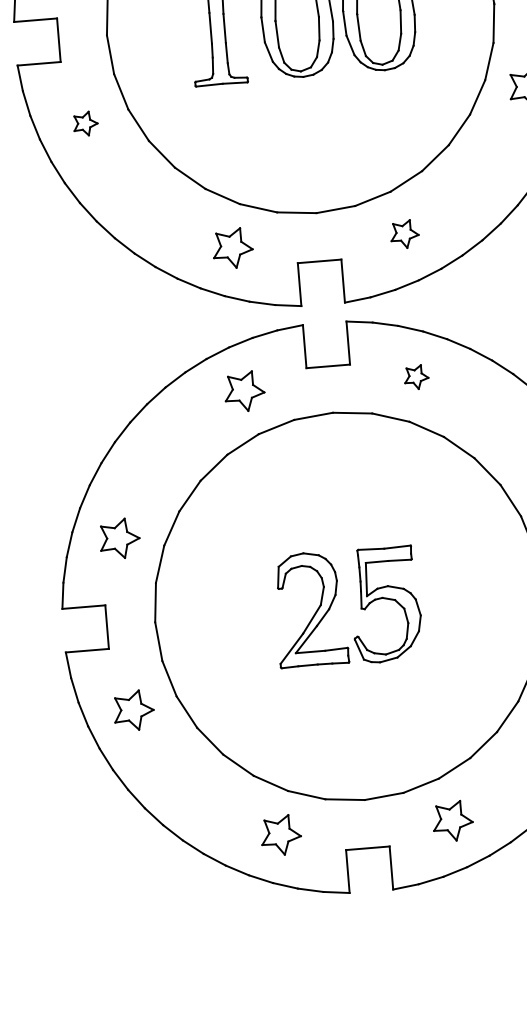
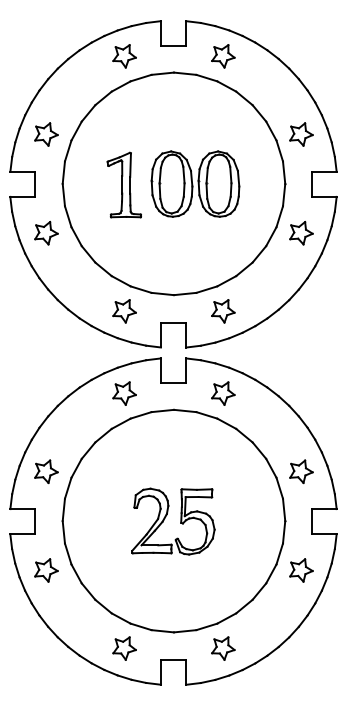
part: (85, 124) -> (46, 233), size x1.67
part: (405, 234) -> (223, 311), size x1.43
part: (416, 377) -> (223, 393), size x1.67

